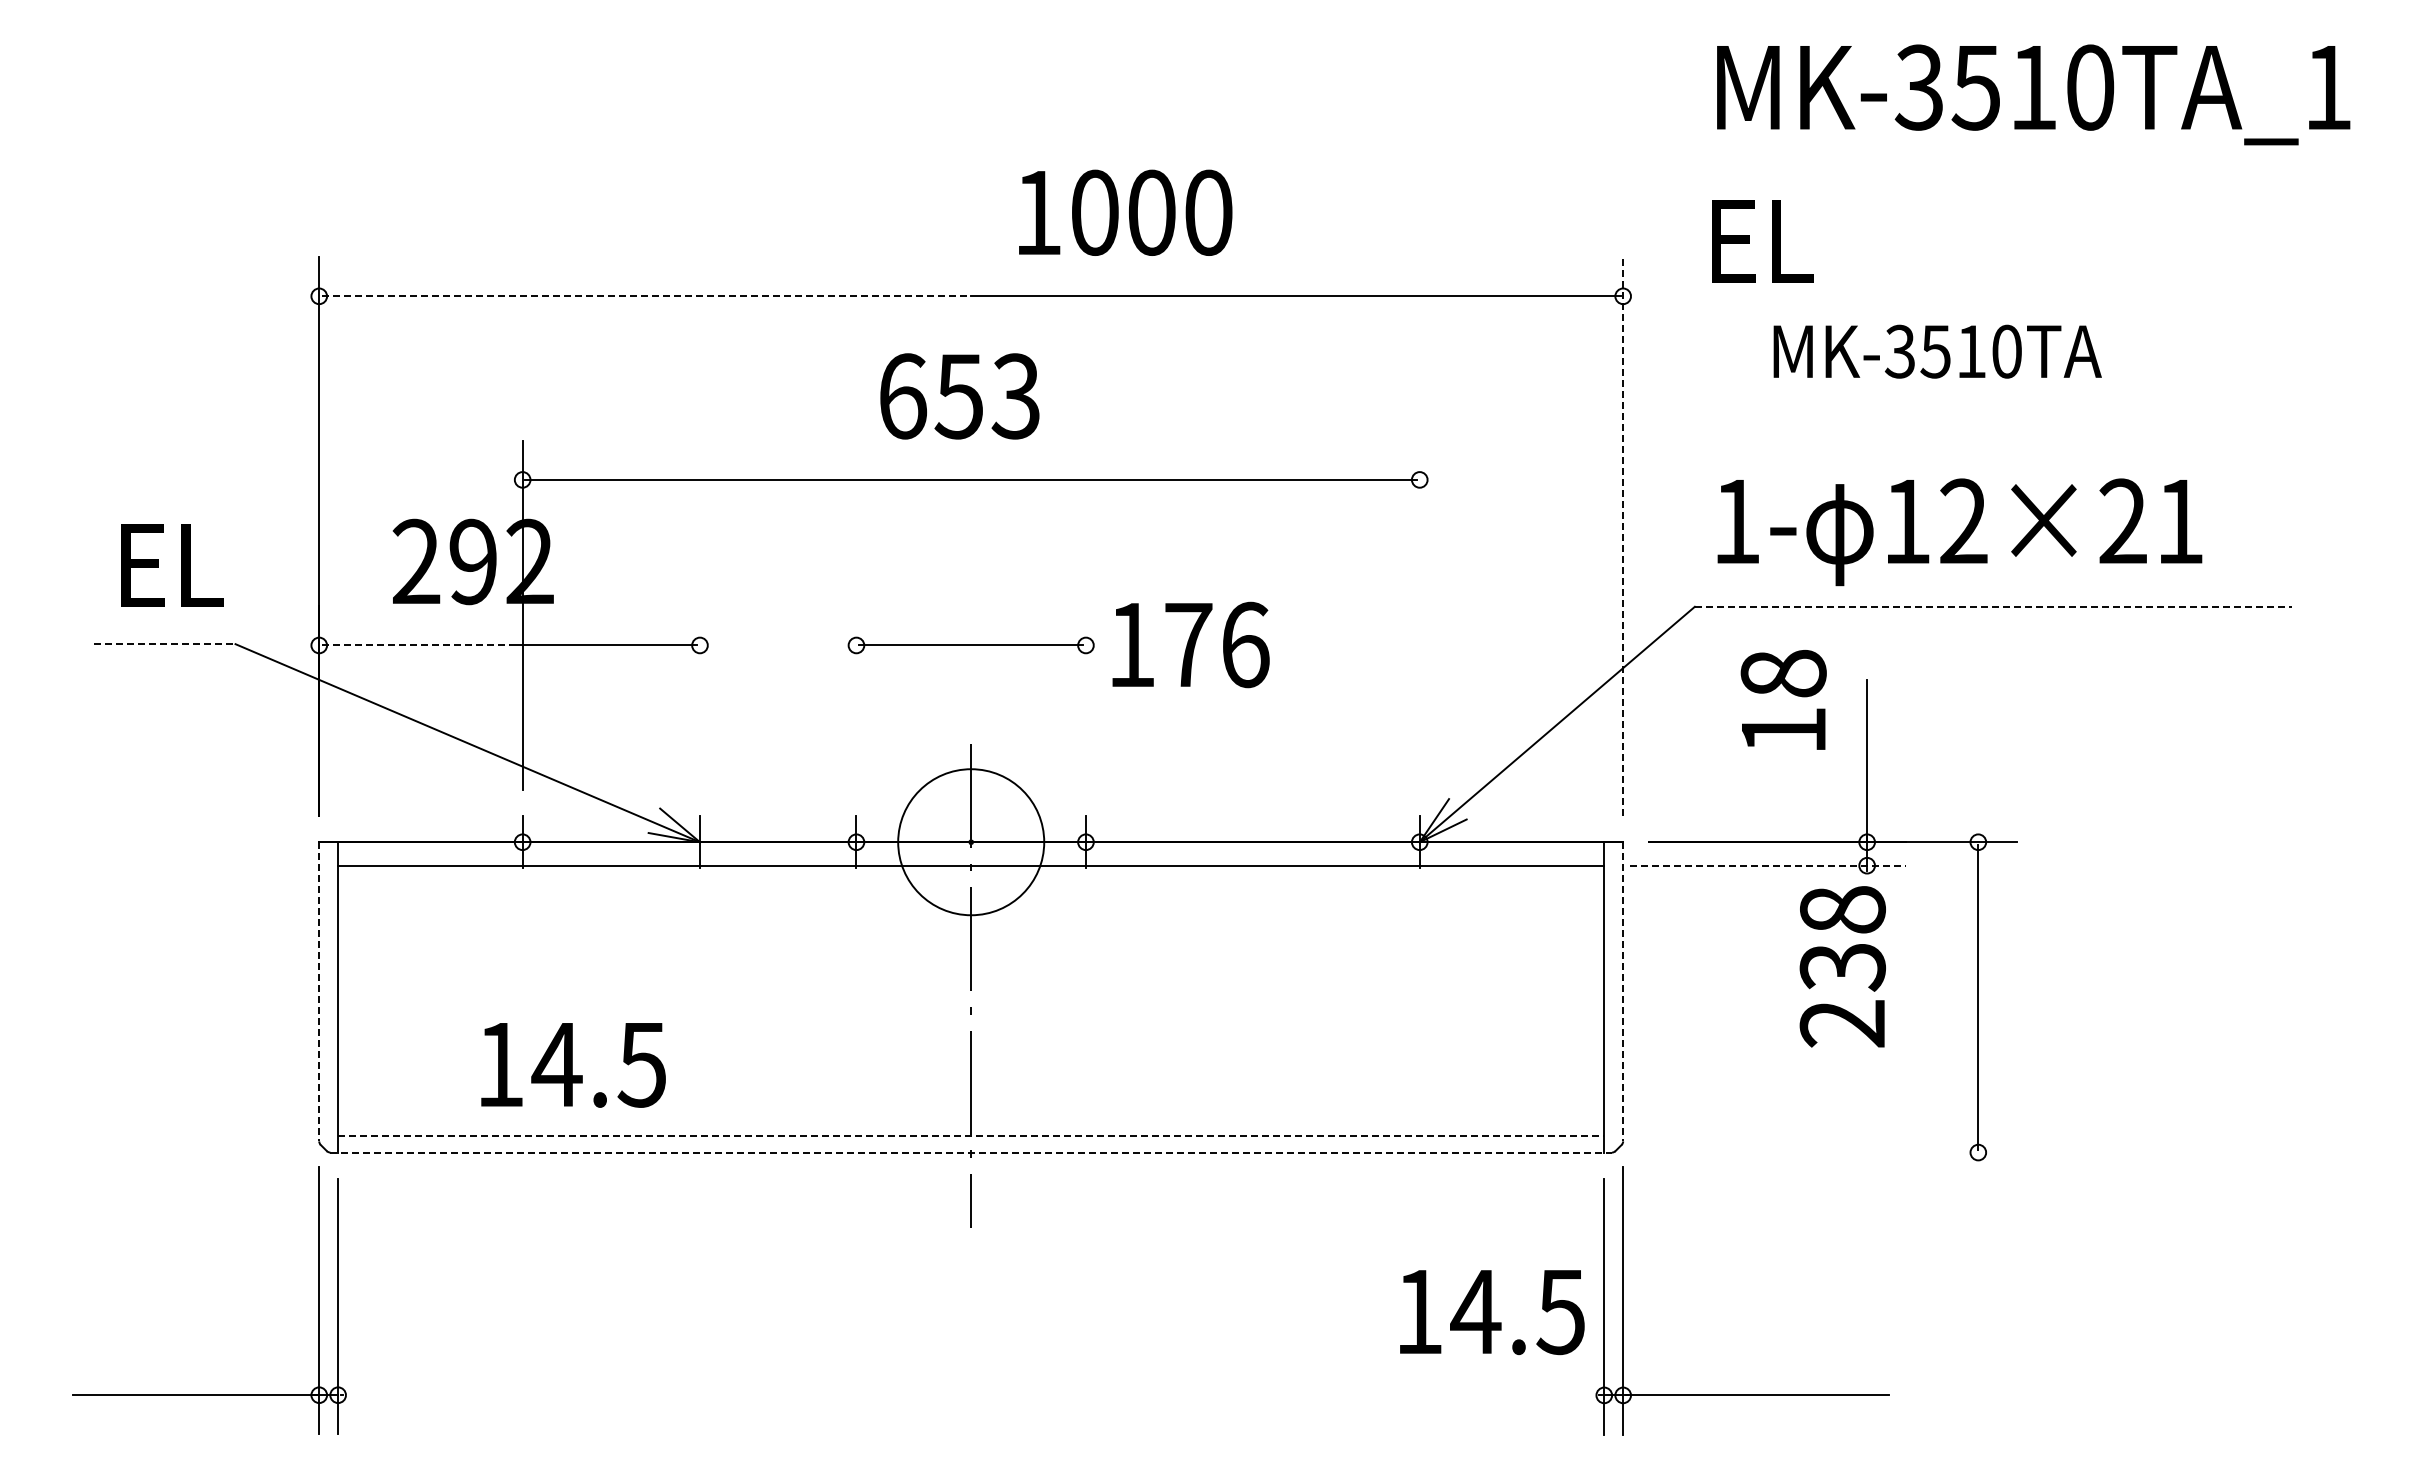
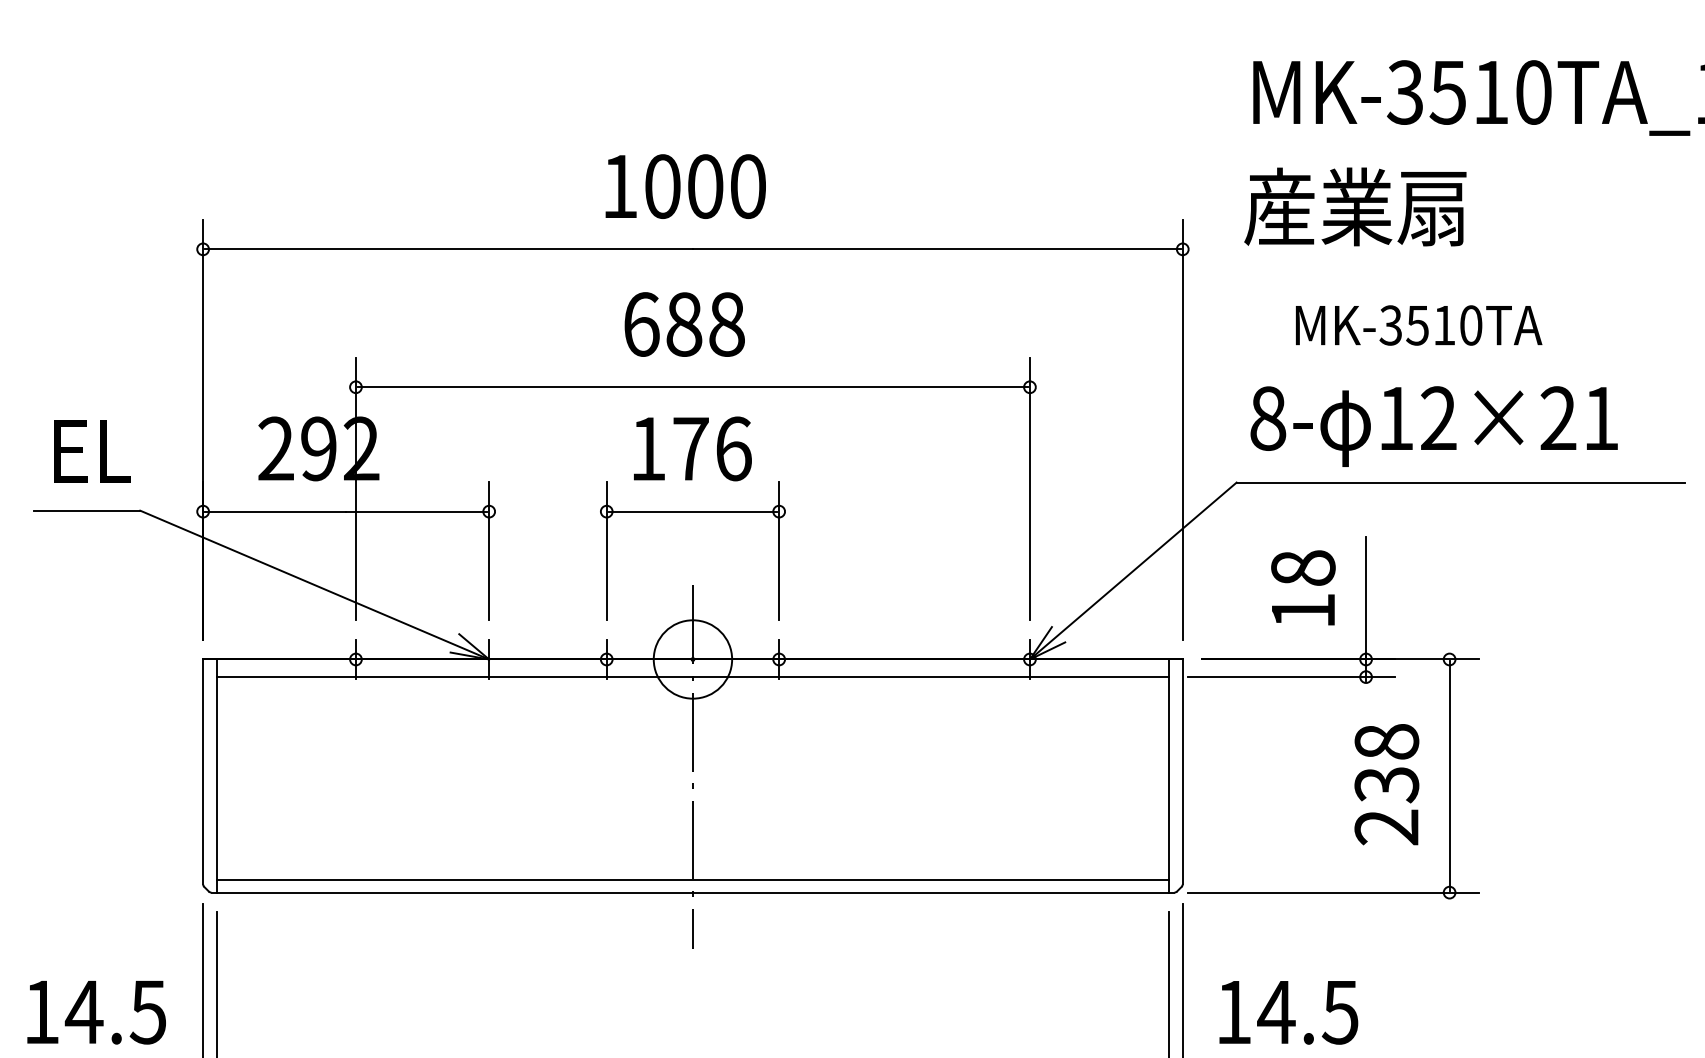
text: (1125, 212) -> (685, 186), moved
text: (1852, 239) -> (1355, 206), EL -> 産業扇
line: (646, 296) -> (448, 249), dashed -> solid
text: (1937, 351) -> (1418, 325), moved
text: (987, 396) -> (705, 324), 653 -> 688
text: (1736, 521) -> (1267, 418), 1- -> 8-
line: (1623, 536) -> (1183, 429), dashed -> solid
line: (1993, 606) -> (1461, 482), dashed -> solid
line: (1419, 615) -> (1029, 489), added
line: (164, 644) -> (86, 510), dashed -> solid
text: (1190, 644) -> (692, 448), moved
line: (415, 645) -> (275, 511), dashed -> solid
line: (699, 698) -> (488, 551), added
line: (856, 698) -> (606, 551), added
line: (1085, 698) -> (778, 551), added
text: (1783, 699) -> (1303, 587), moved
circle: (971, 842) -> (693, 659), size x0.71
line: (1768, 865) -> (1291, 676), dashed -> solid
text: (1842, 966) -> (1386, 784), moved
line: (319, 991) -> (203, 771), dashed -> solid
line: (1623, 991) -> (1183, 771), dashed -> solid
text: (573, 1065) -> (96, 1012), moved
line: (971, 1135) -> (693, 879), dashed -> solid
line: (971, 1152) -> (693, 892), dashed -> solid
line: (1823, 1152) -> (1333, 892), added
text: (1492, 1312) -> (1288, 1012), moved

